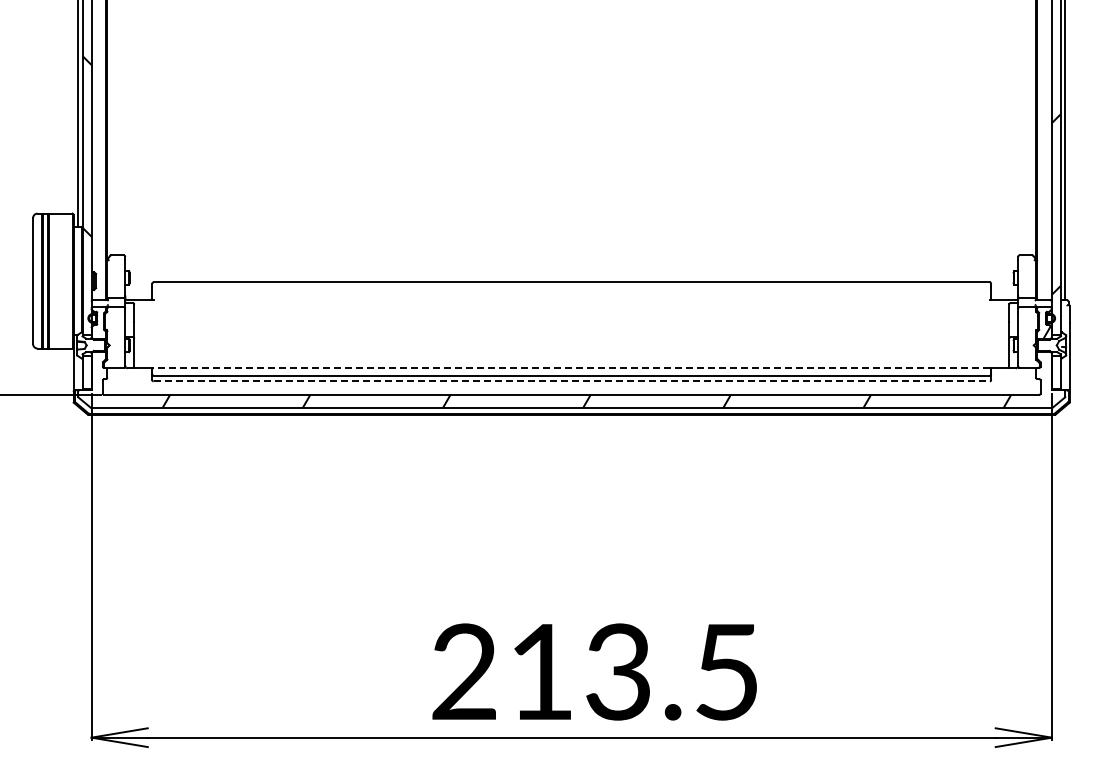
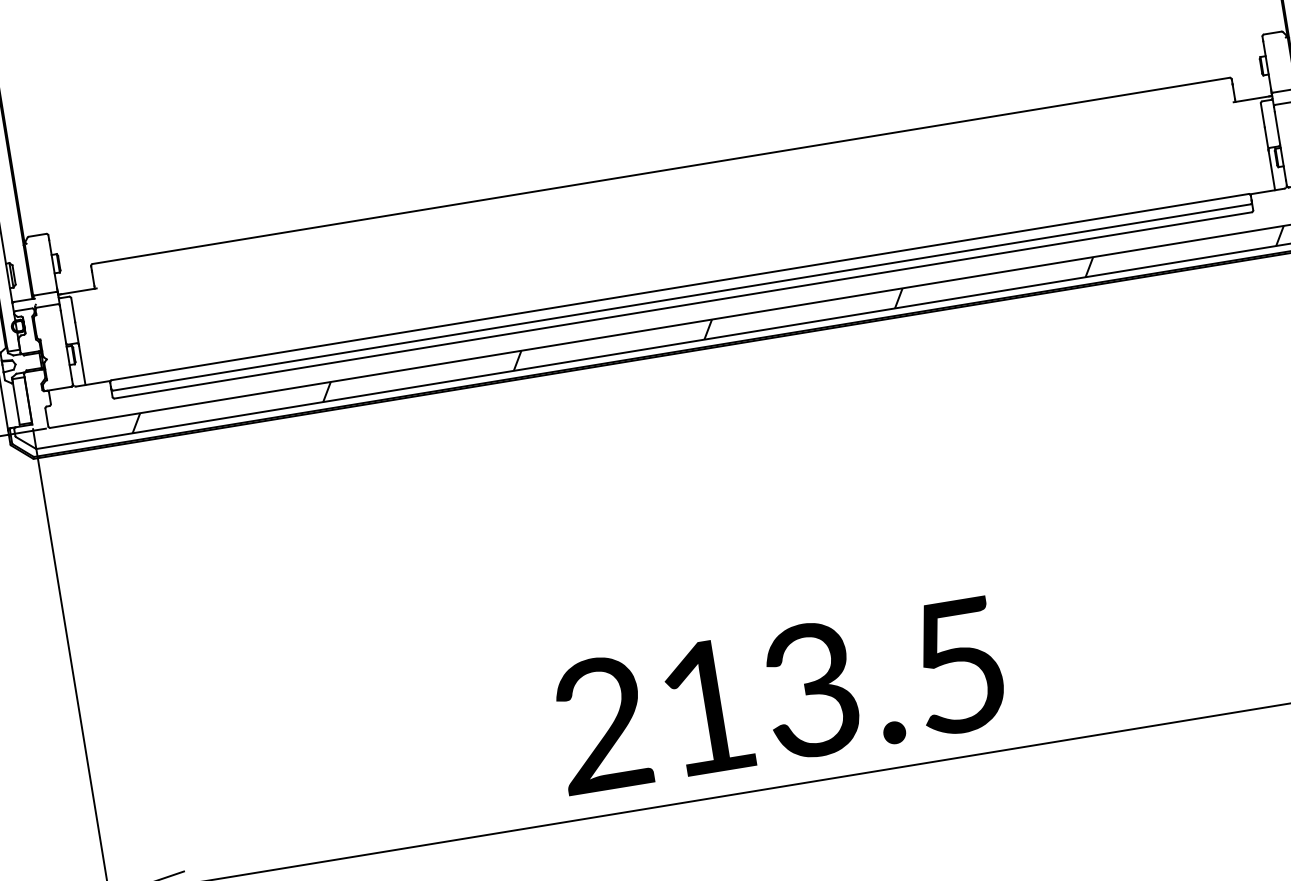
line: (571, 367) -> (679, 286), dashed -> solid
line: (572, 381) -> (684, 305), dashed -> solid

